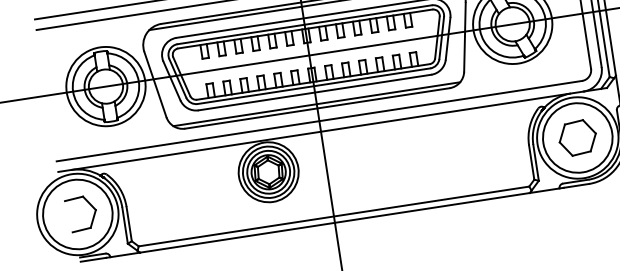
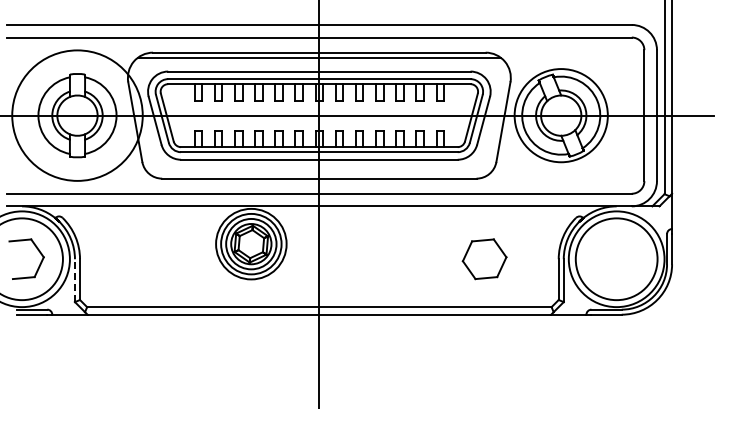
circle: (105, 86) -> (77, 115), size x1.4
line: (316, 104) -> (318, 173), removed
part: (577, 138) -> (484, 259), moved
line: (124, 225) -> (74, 280), solid -> dashed

